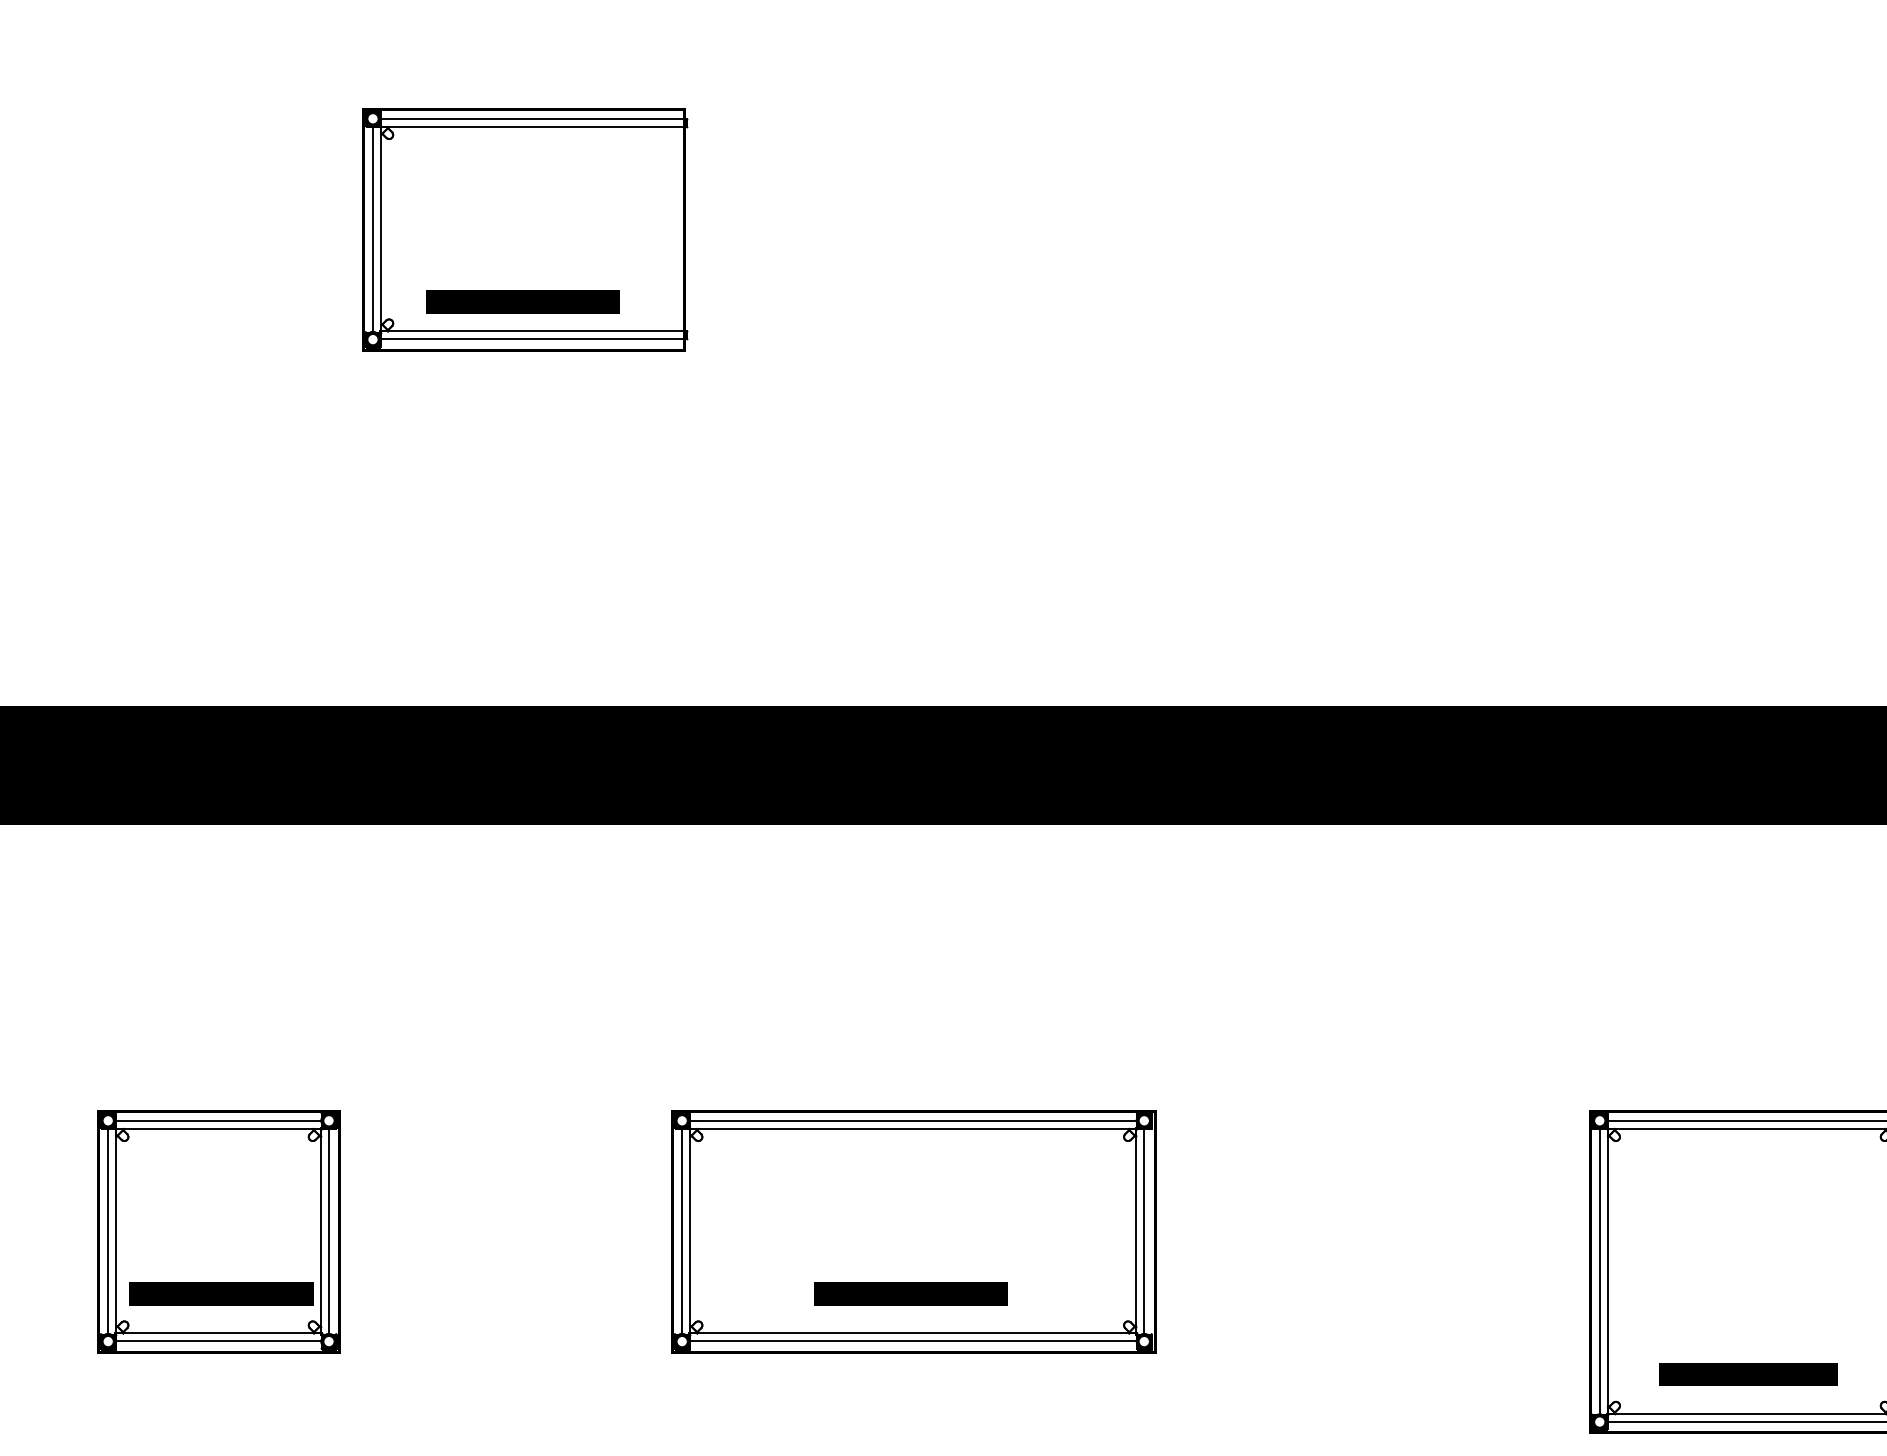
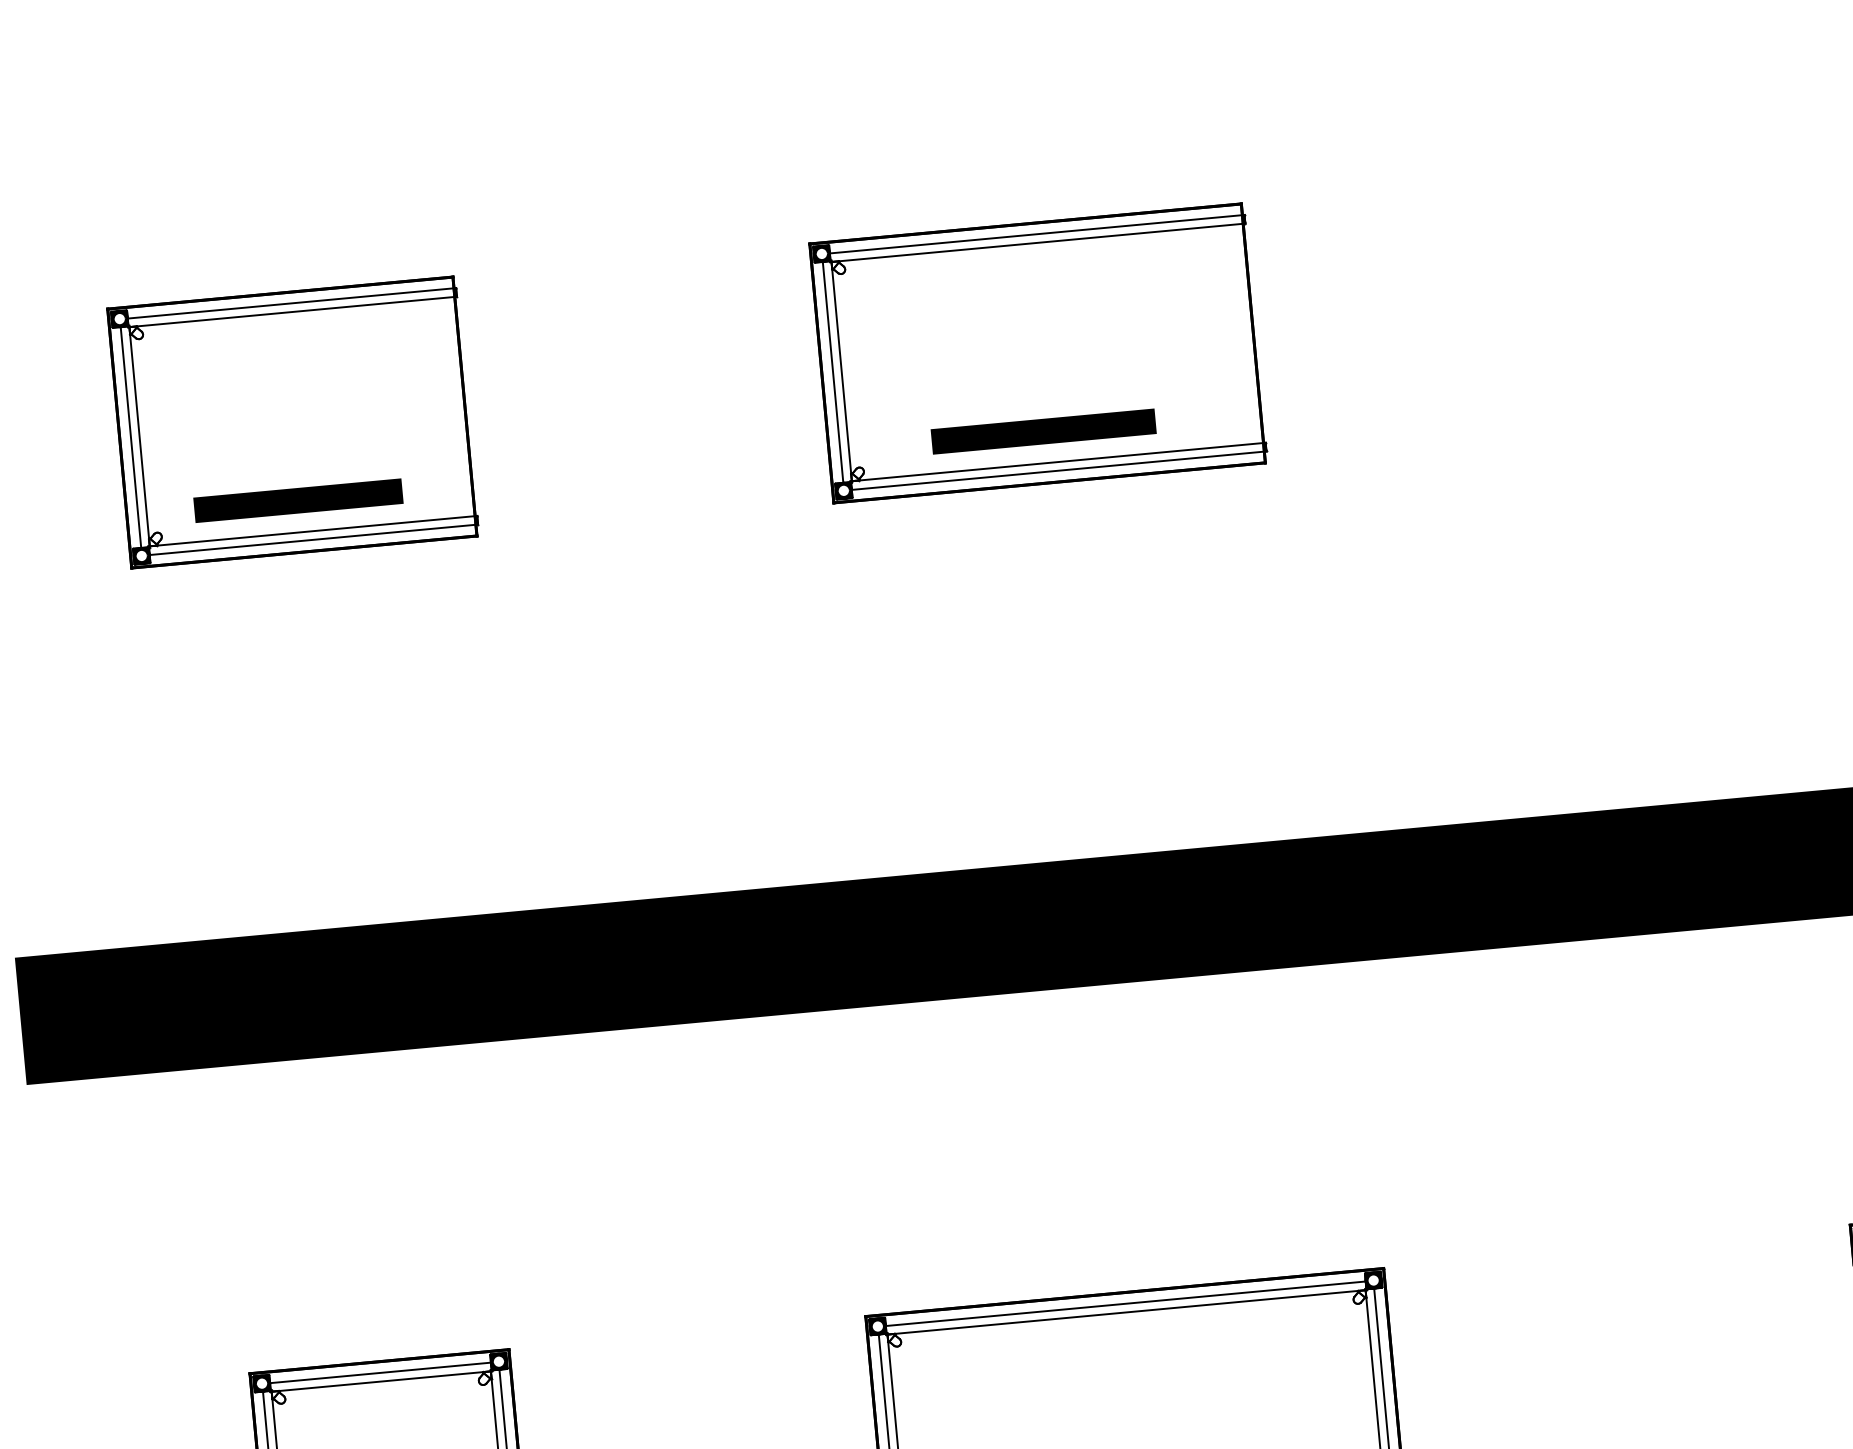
part: (525, 229) -> (294, 422), moved
part: (914, 235) -> (1039, 353), added

